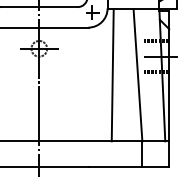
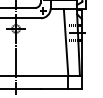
line: (111, 75) -> (52, 42), removed

